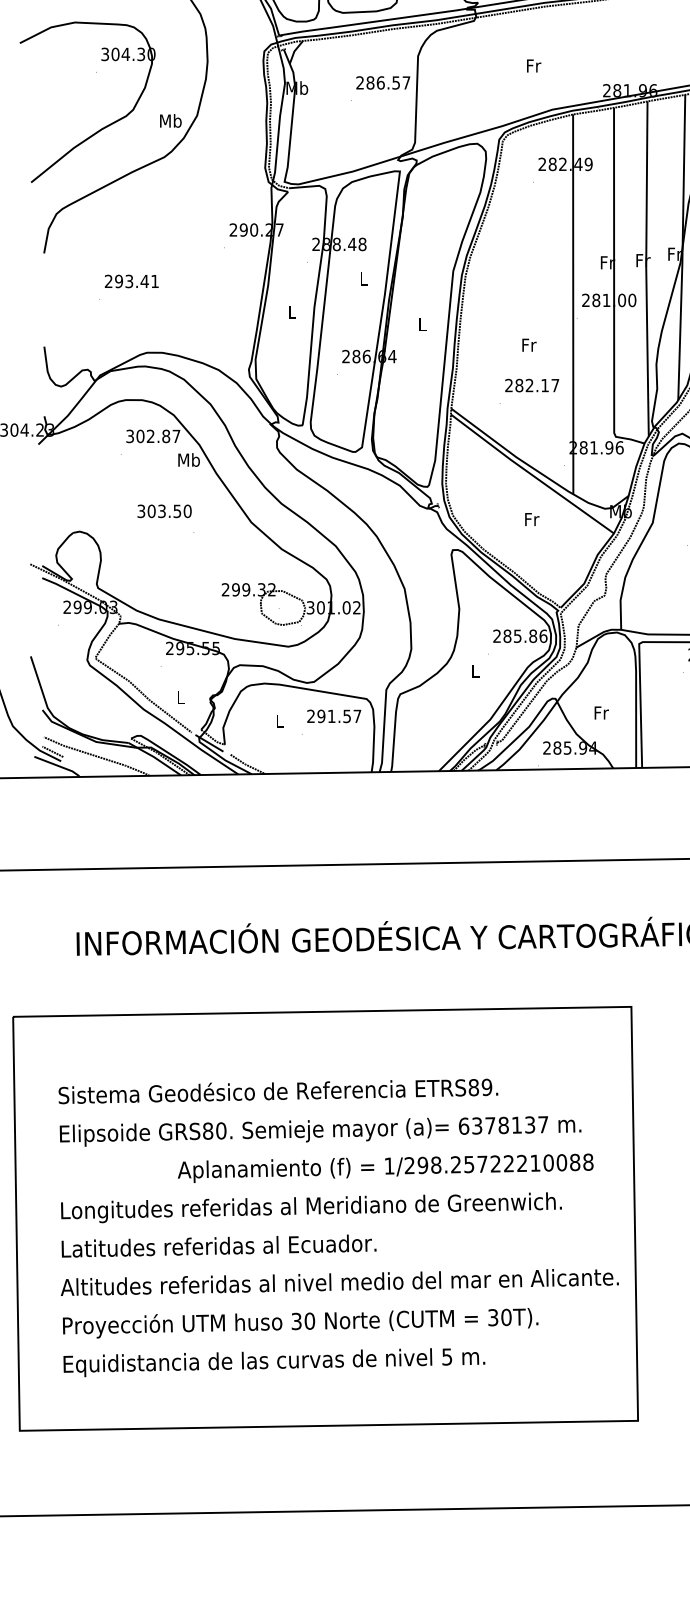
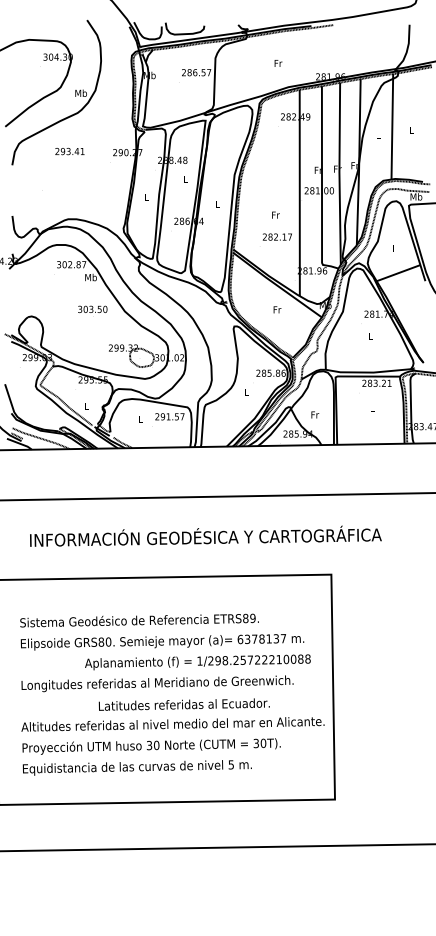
text: (130, 281) -> (69, 151), moved
text: (164, 509) -> (92, 308), moved
text: (217, 1245) -> (183, 704), moved

